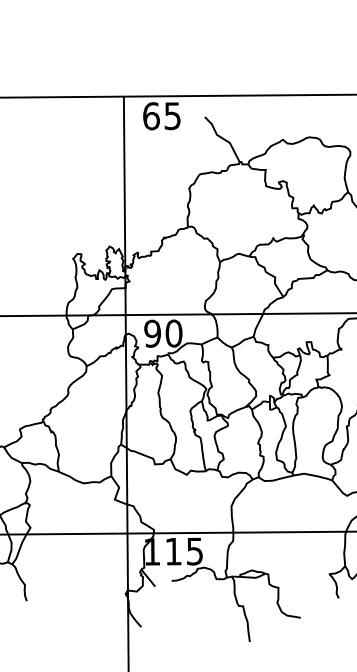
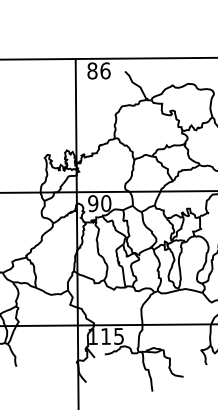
text: (161, 115) -> (98, 70), 65 -> 86

